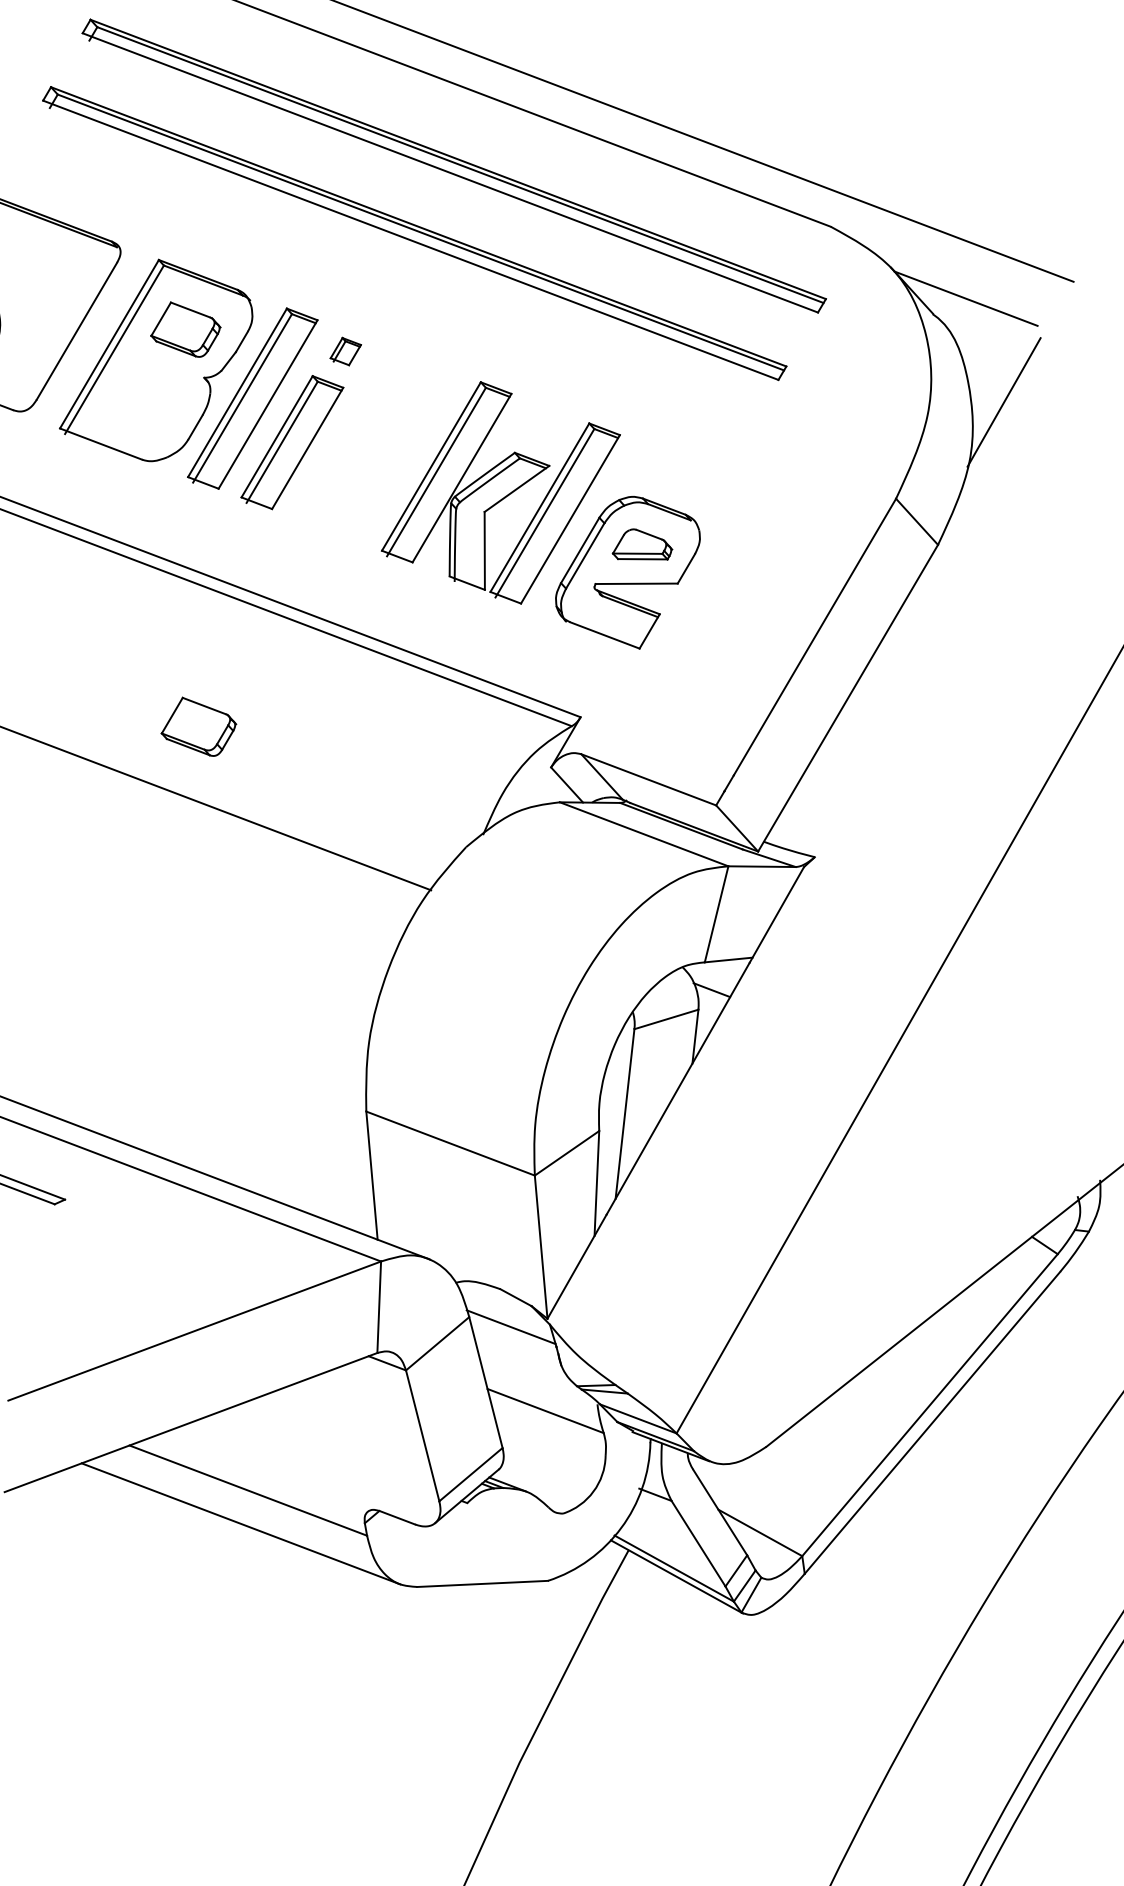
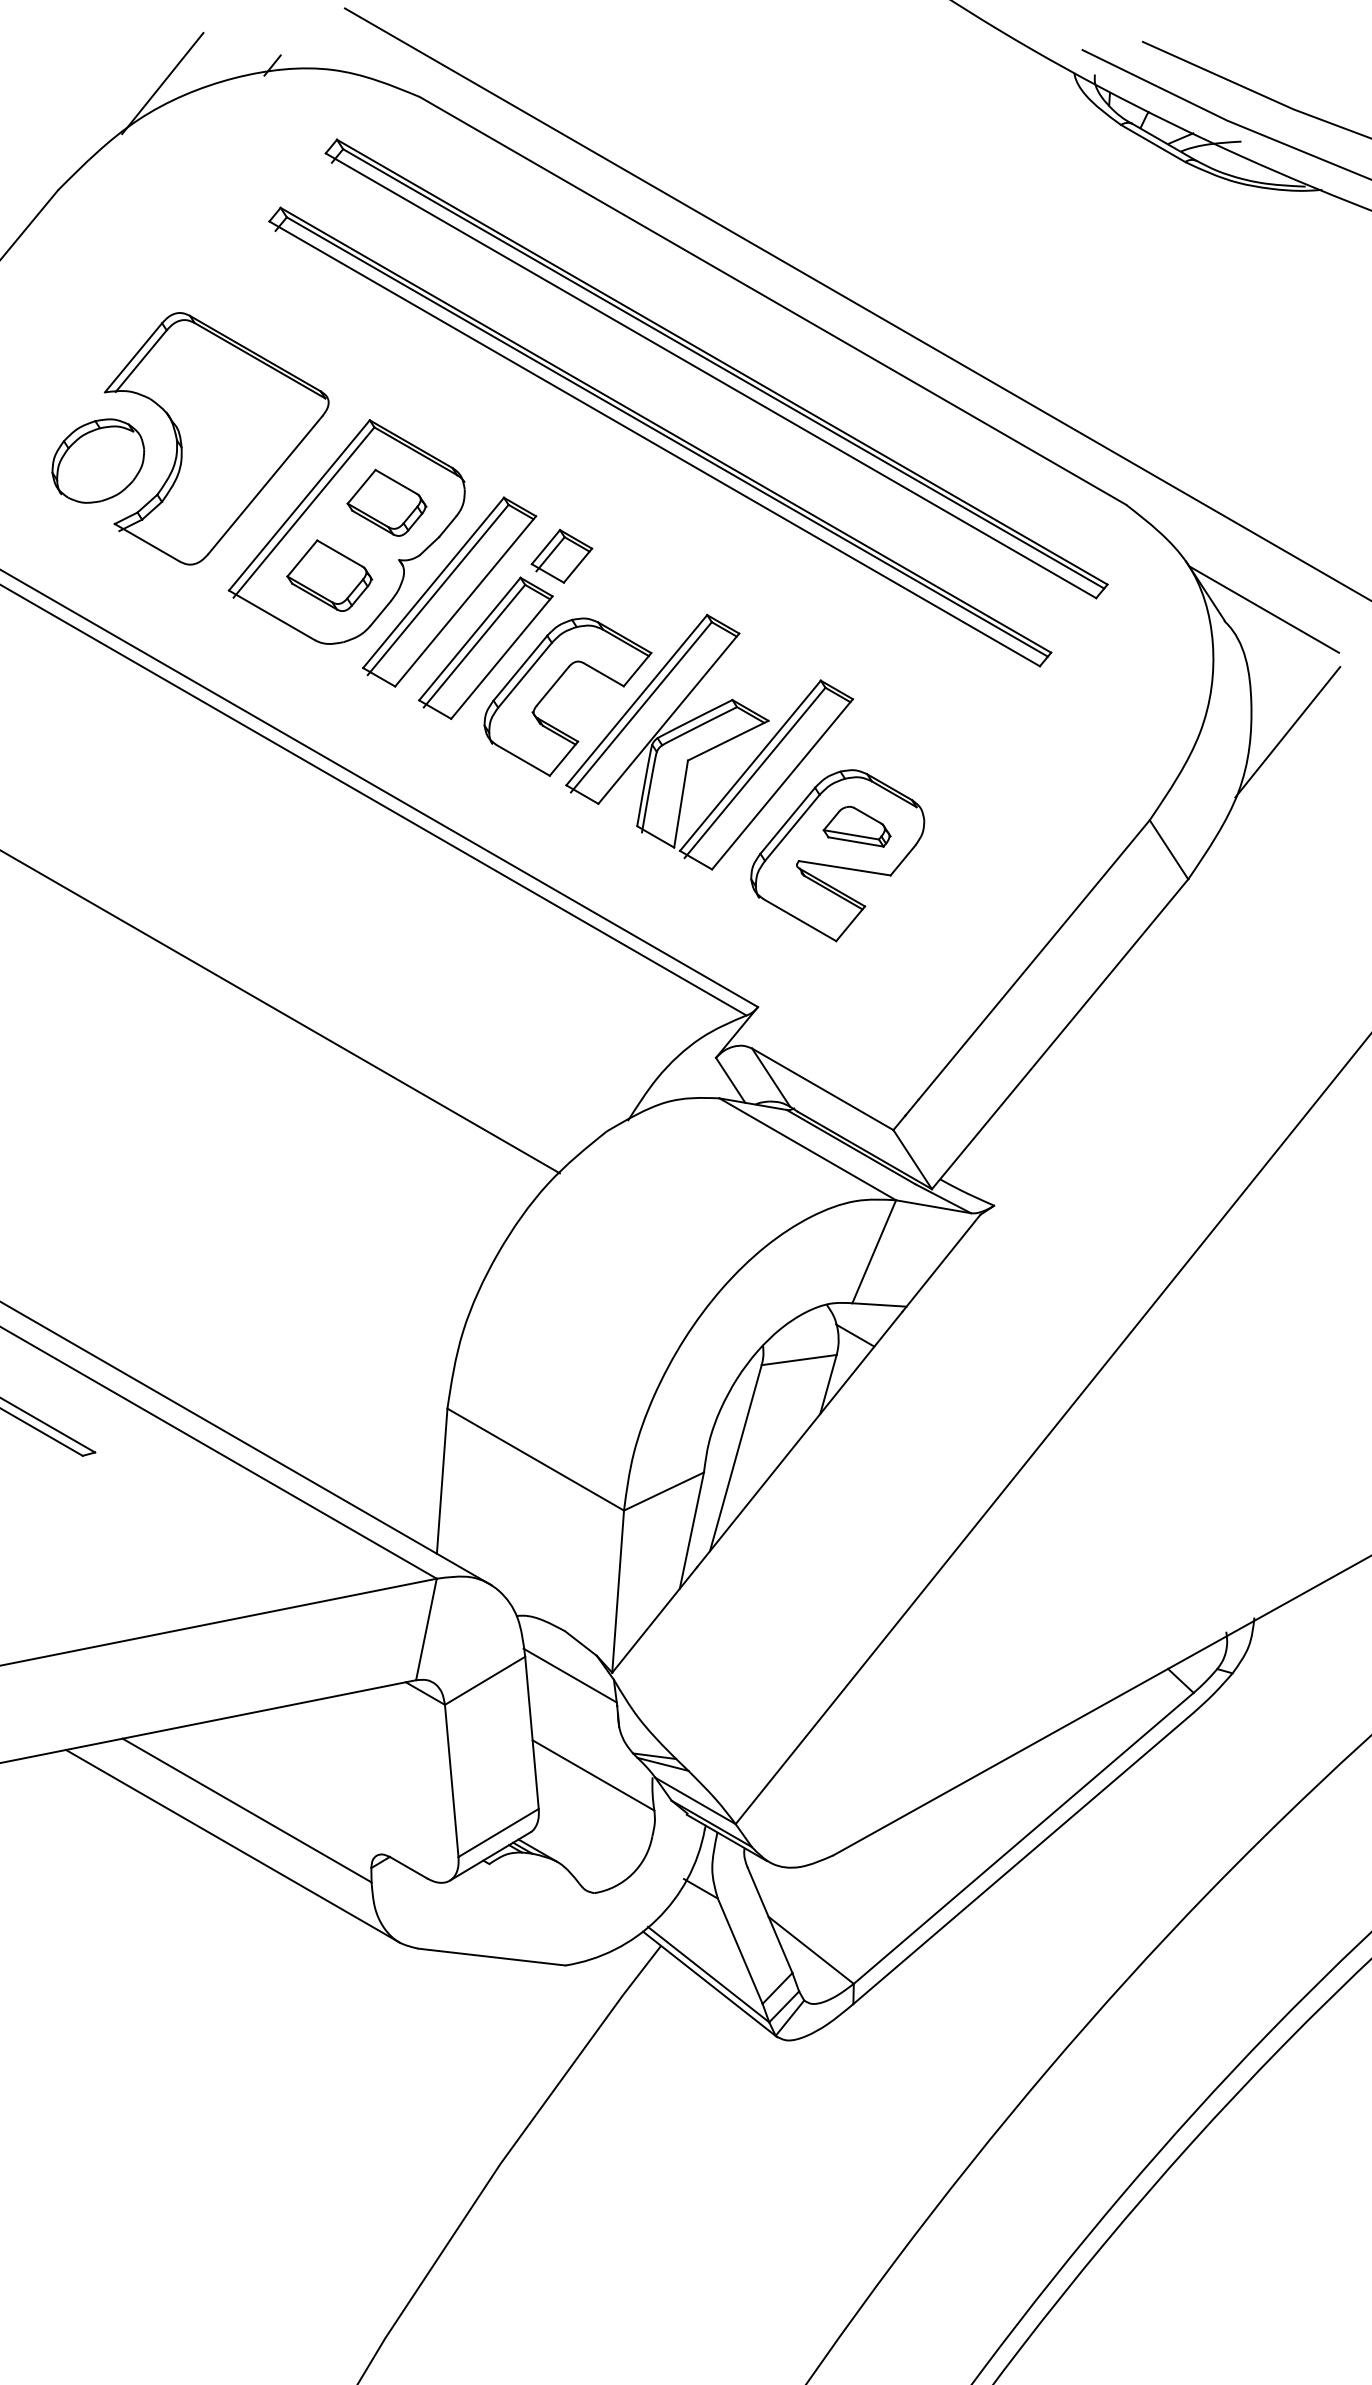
part: (345, 351) -> (561, 556), size x1.67
part: (356, 467) -> (553, 687), added
part: (198, 726) -> (329, 575), moved

